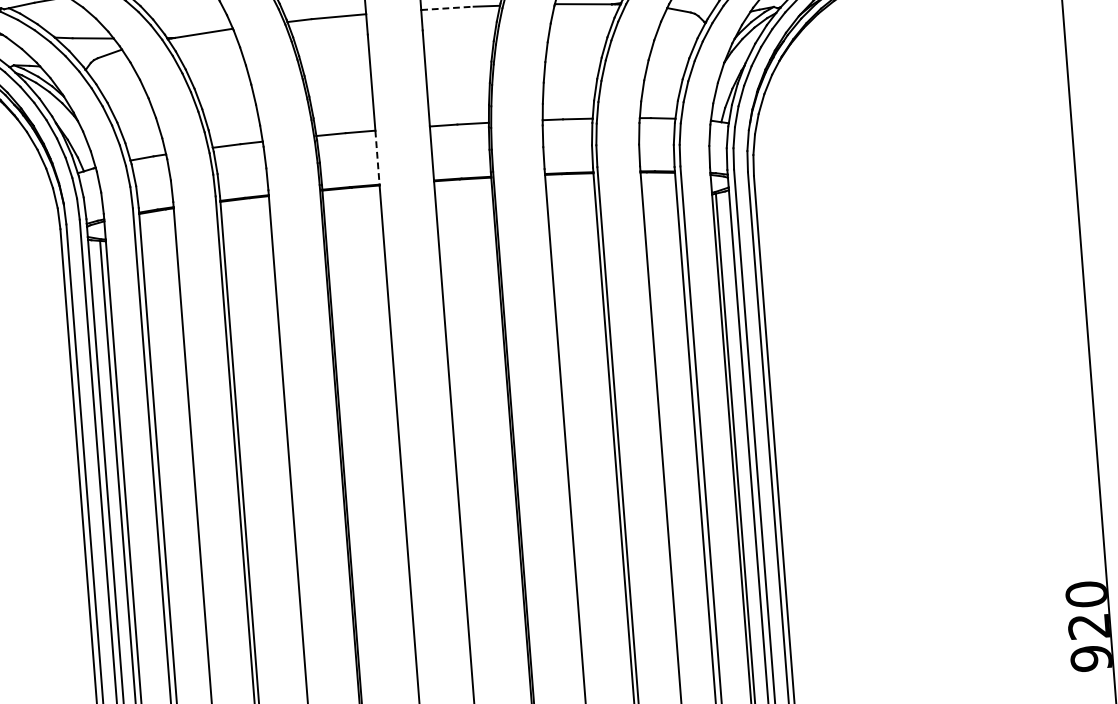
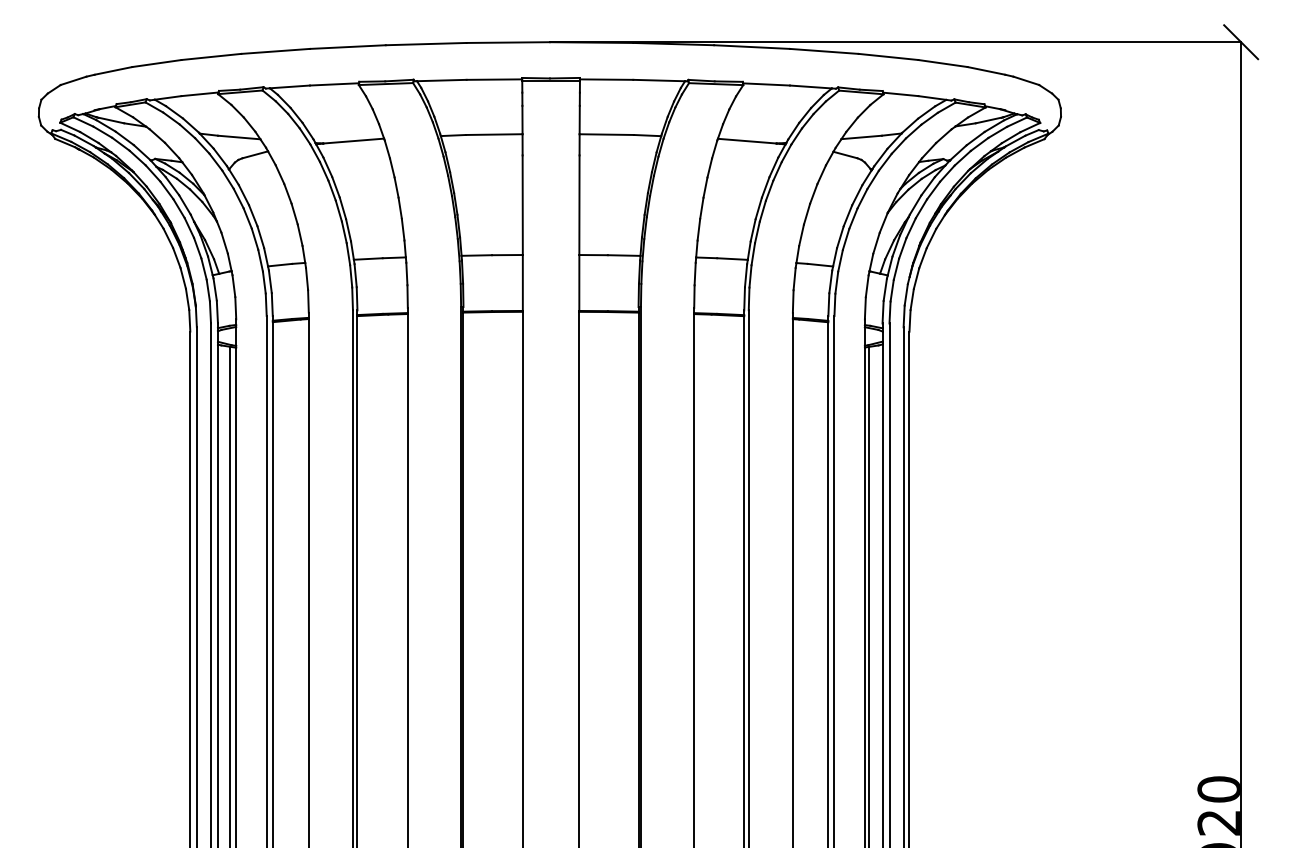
line: (448, 8) -> (607, 134), dashed -> solid
line: (377, 157) -> (522, 282), dashed -> solid

